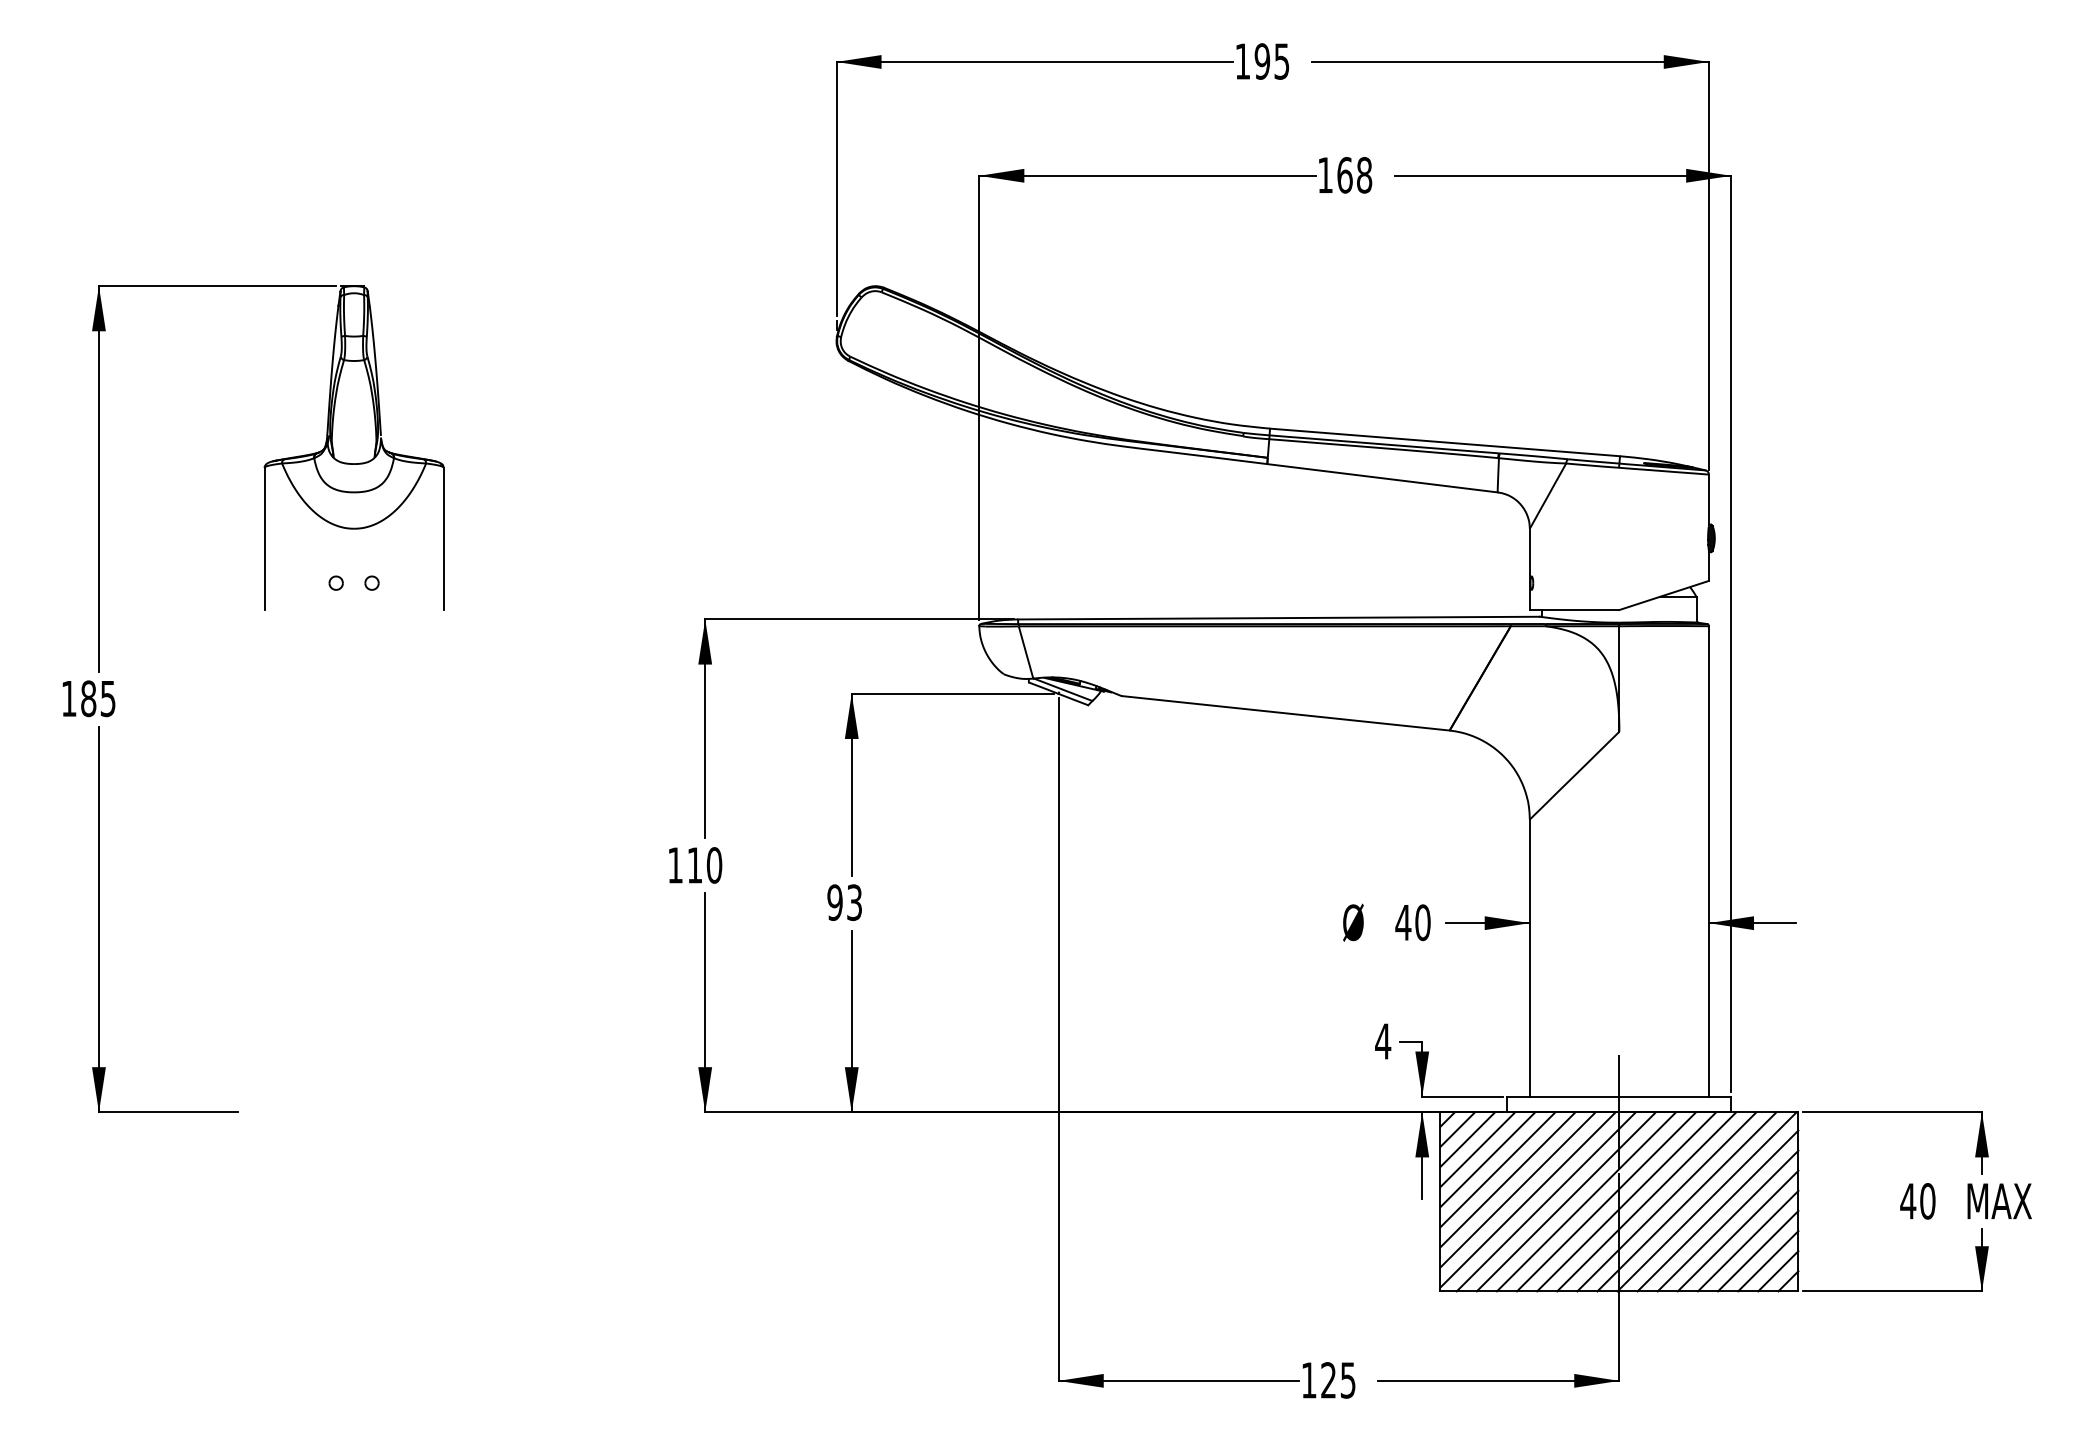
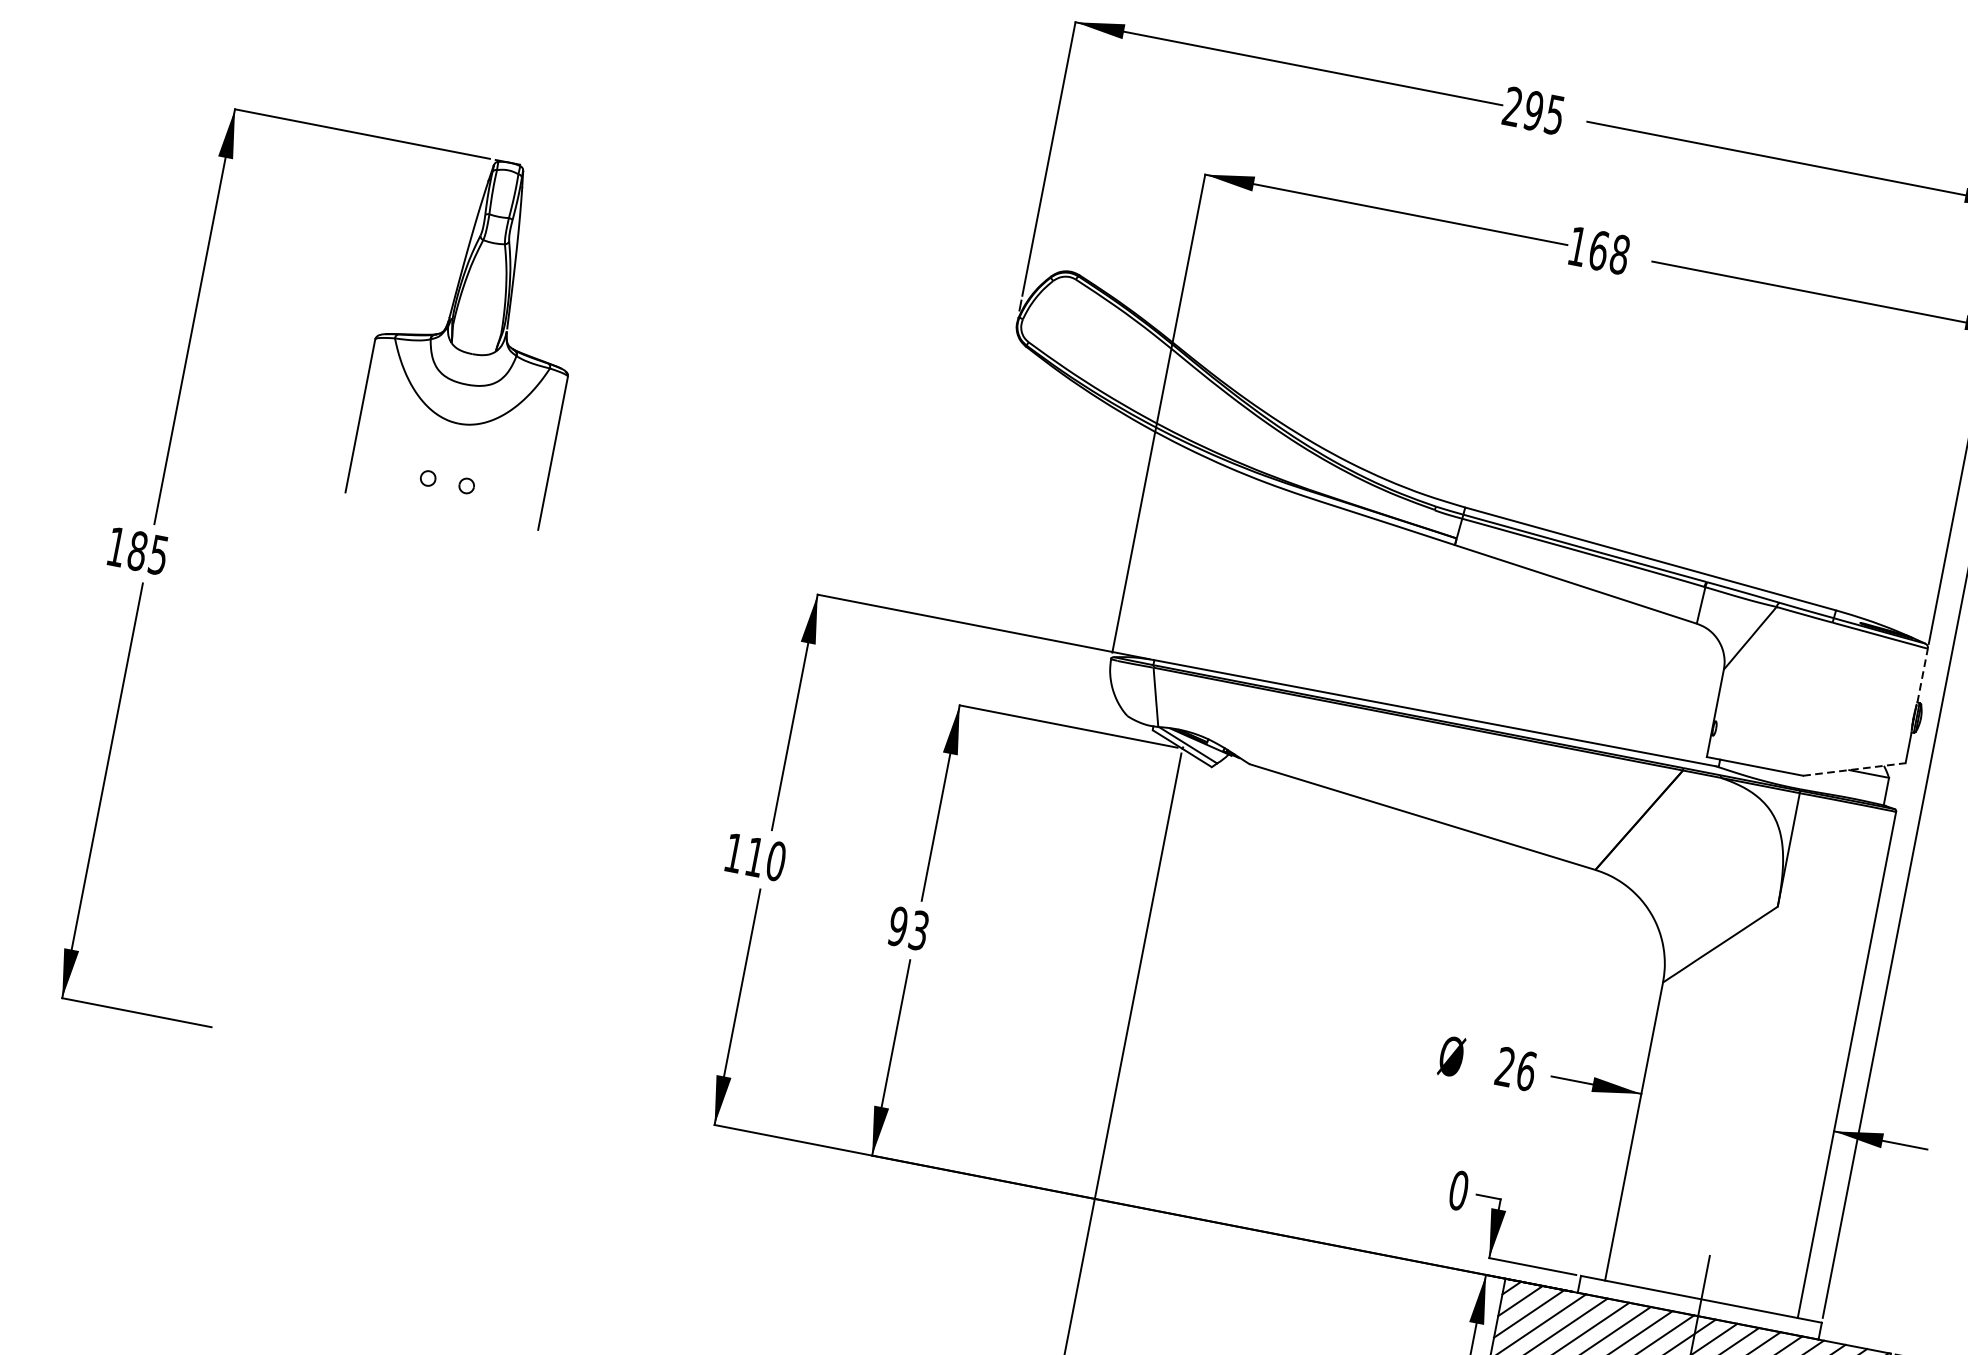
text: (1242, 61) -> (1512, 106), 195 -> 295
line: (1708, 499) -> (1922, 675), solid -> dashed
line: (1664, 595) -> (1854, 769), solid -> dashed
text: (1412, 922) -> (1515, 1068), 40 -> 26
text: (1383, 1041) -> (1459, 1190), 4 -> 0

